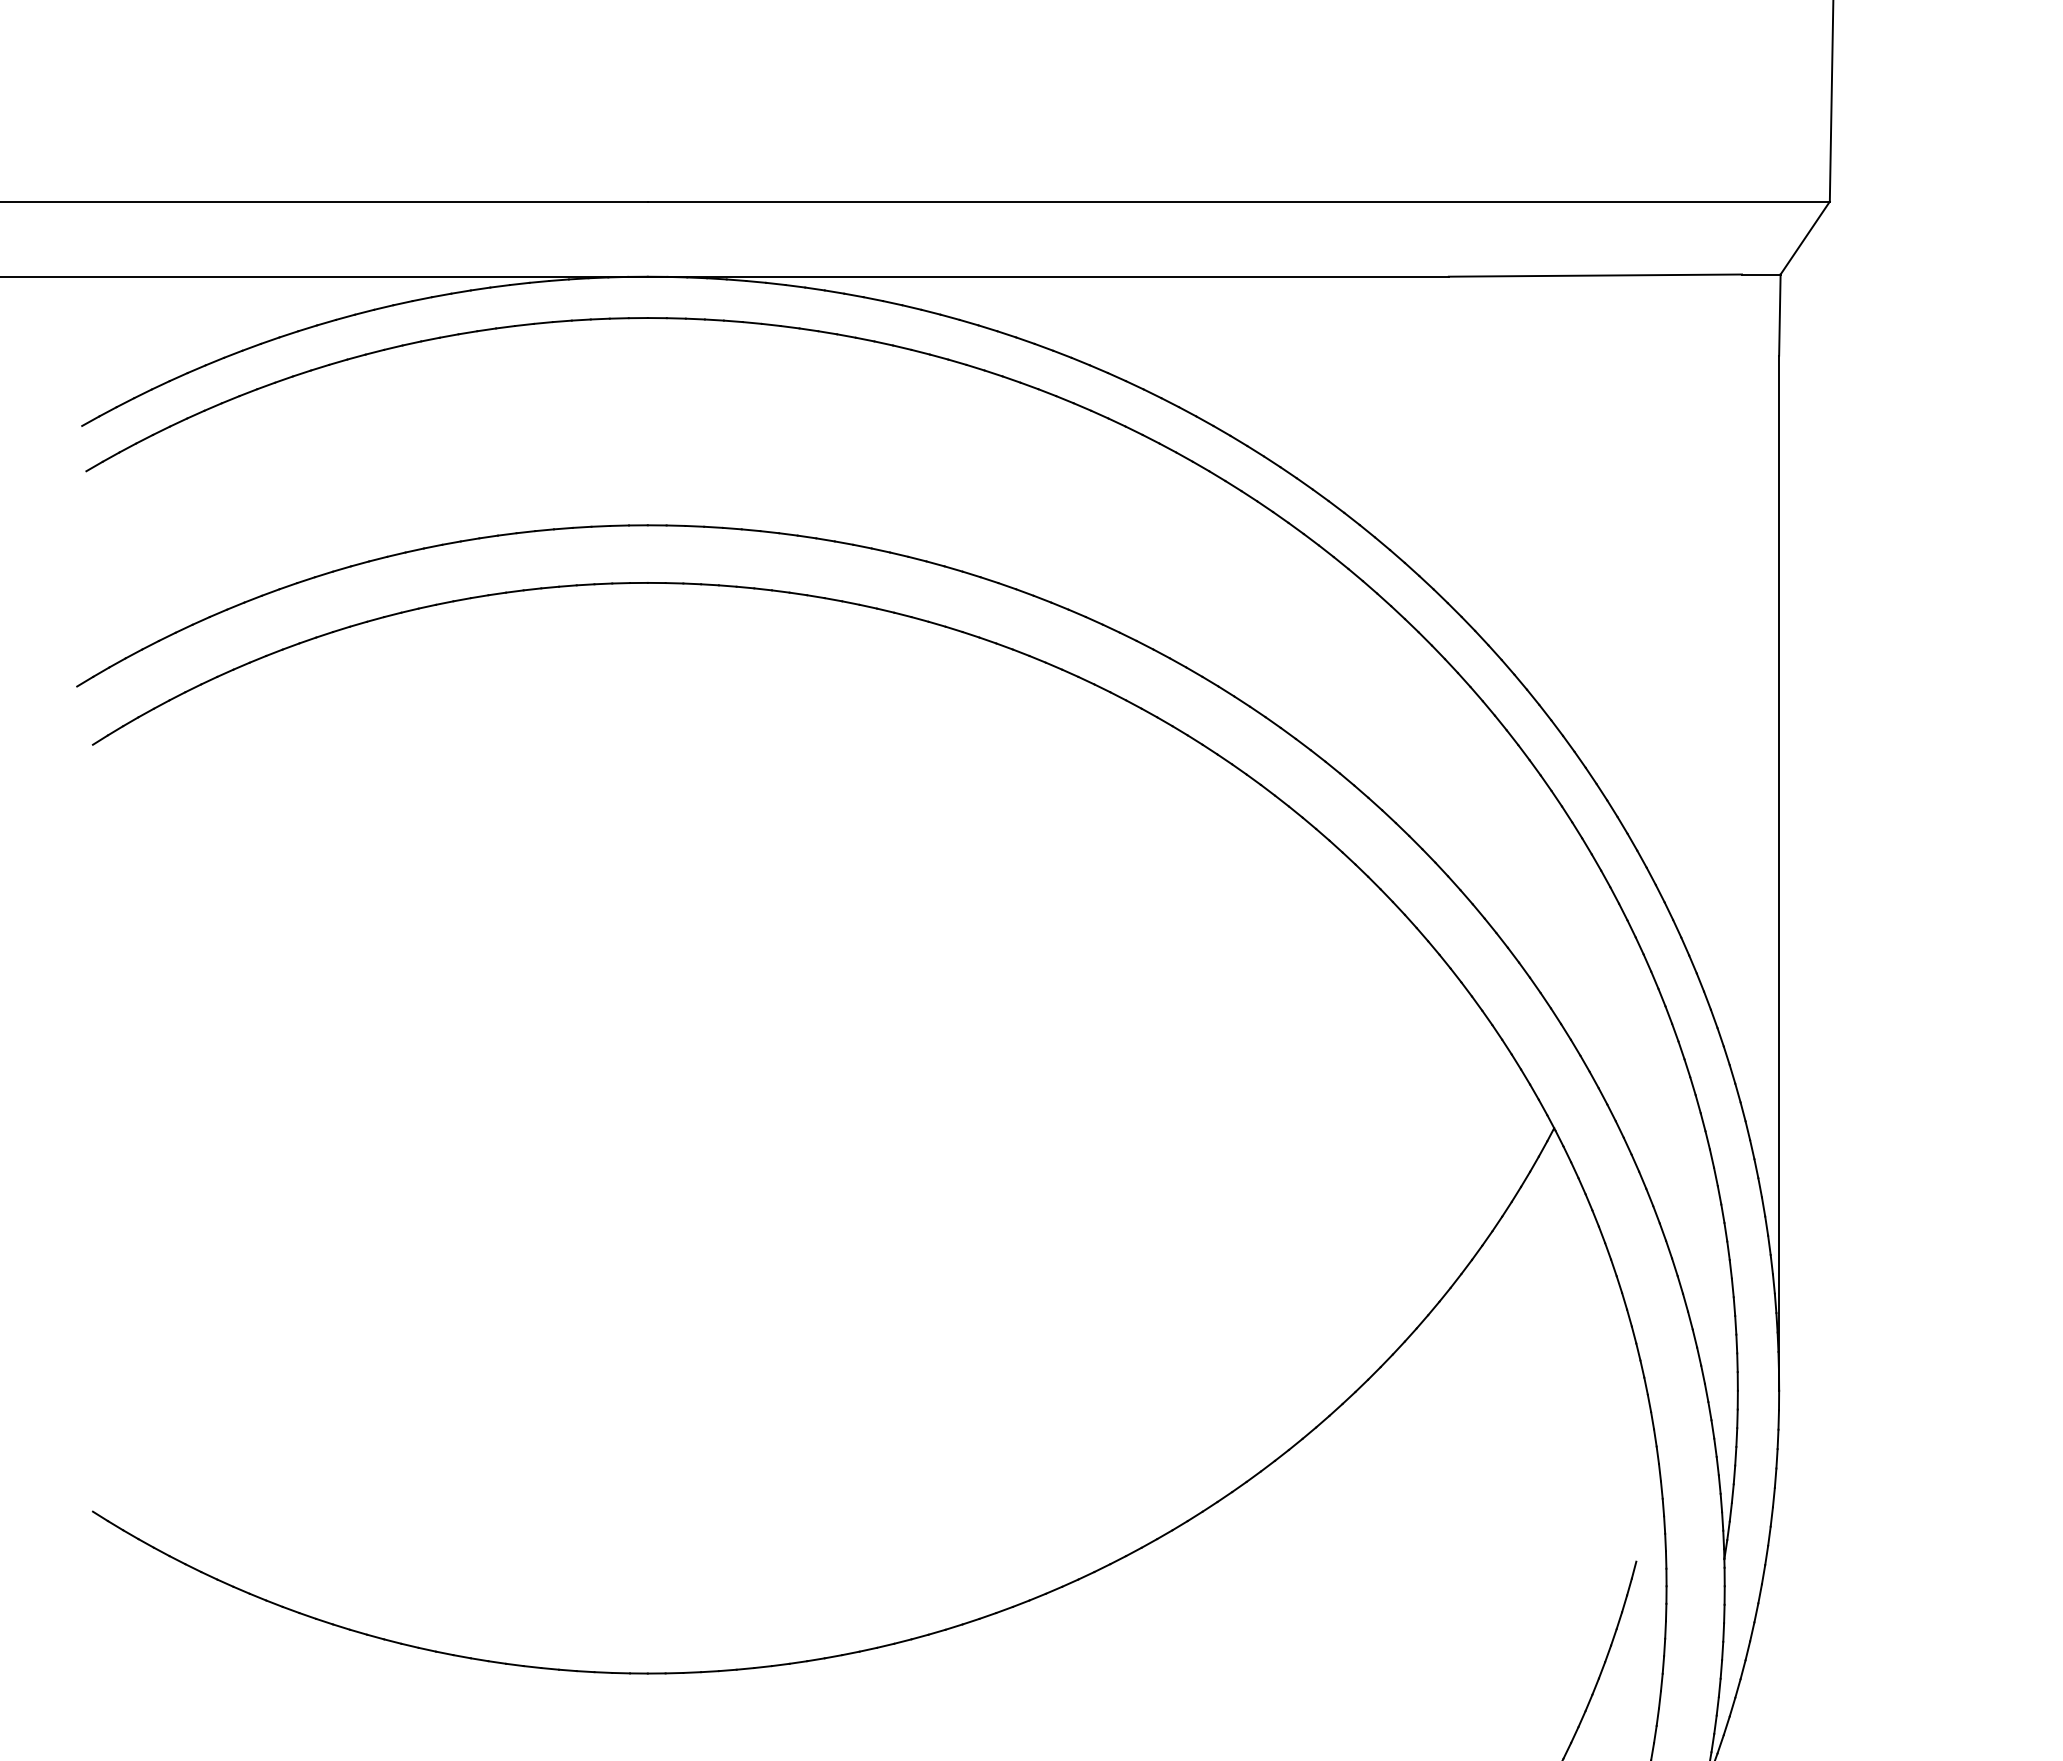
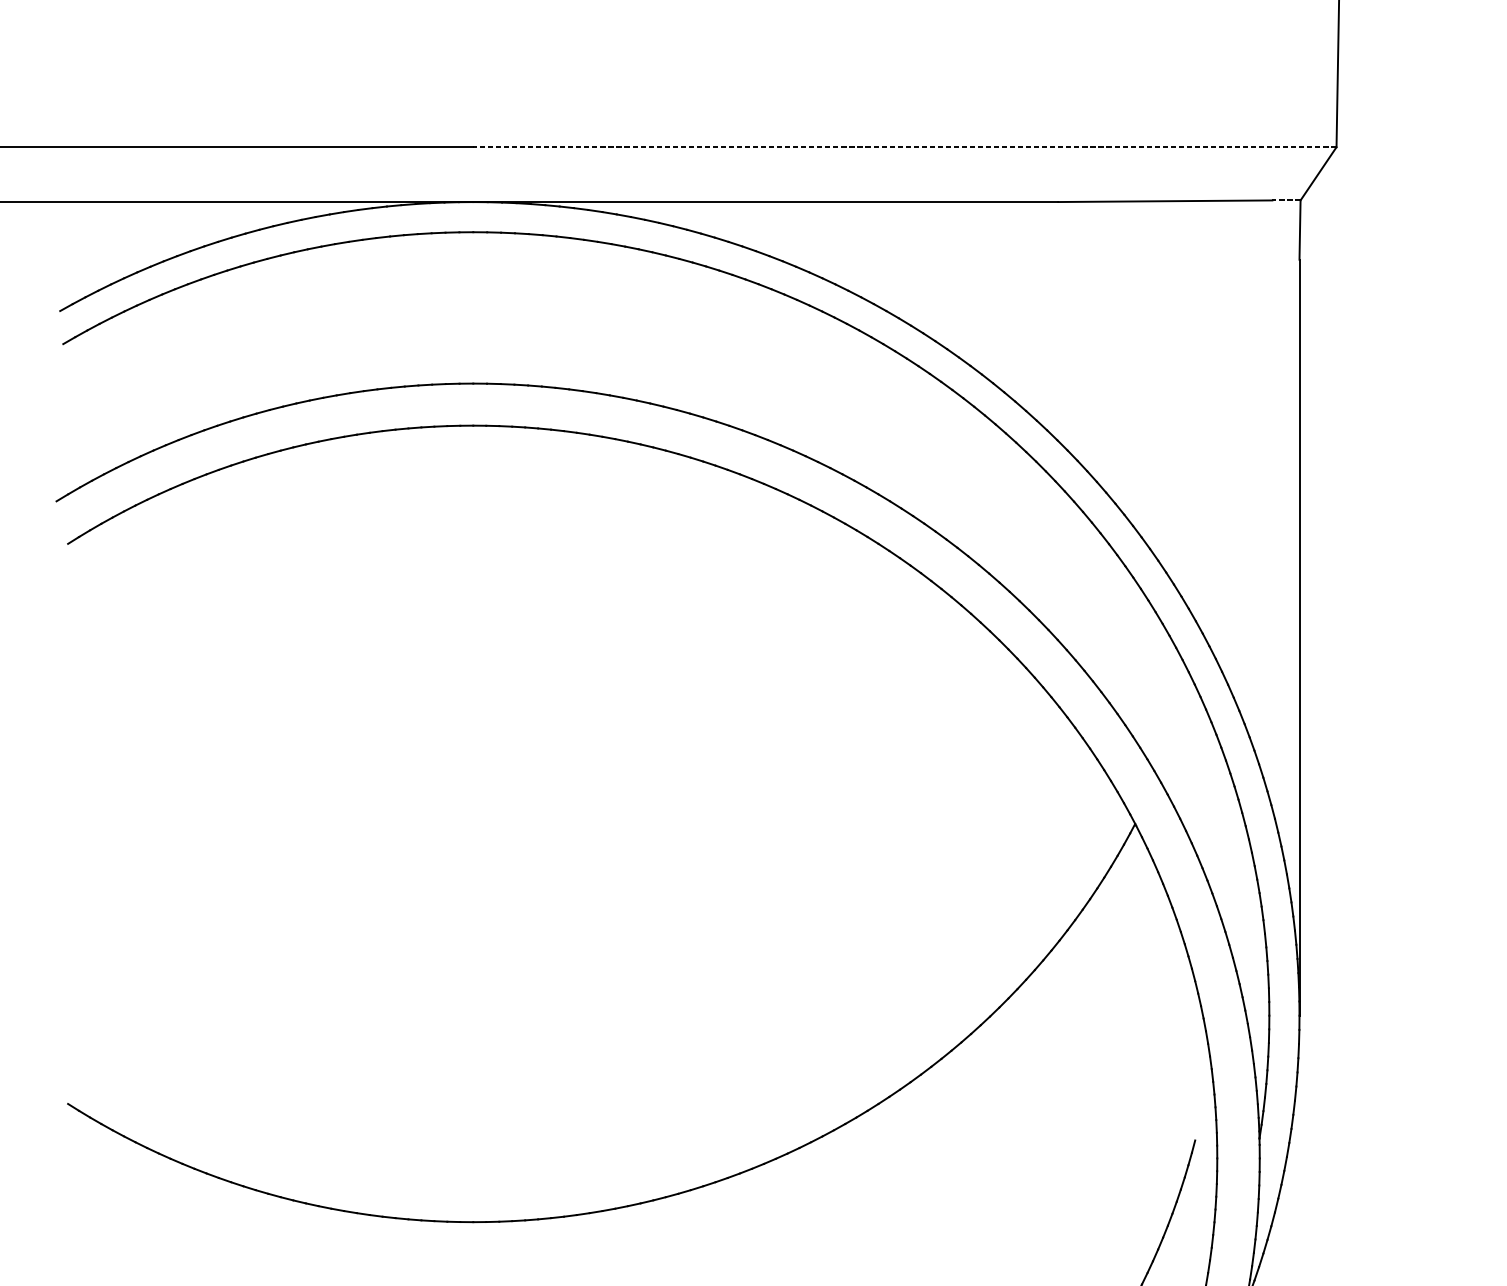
line: (1238, 201) -> (904, 147), solid -> dashed
line: (1760, 274) -> (1285, 200), solid -> dashed

